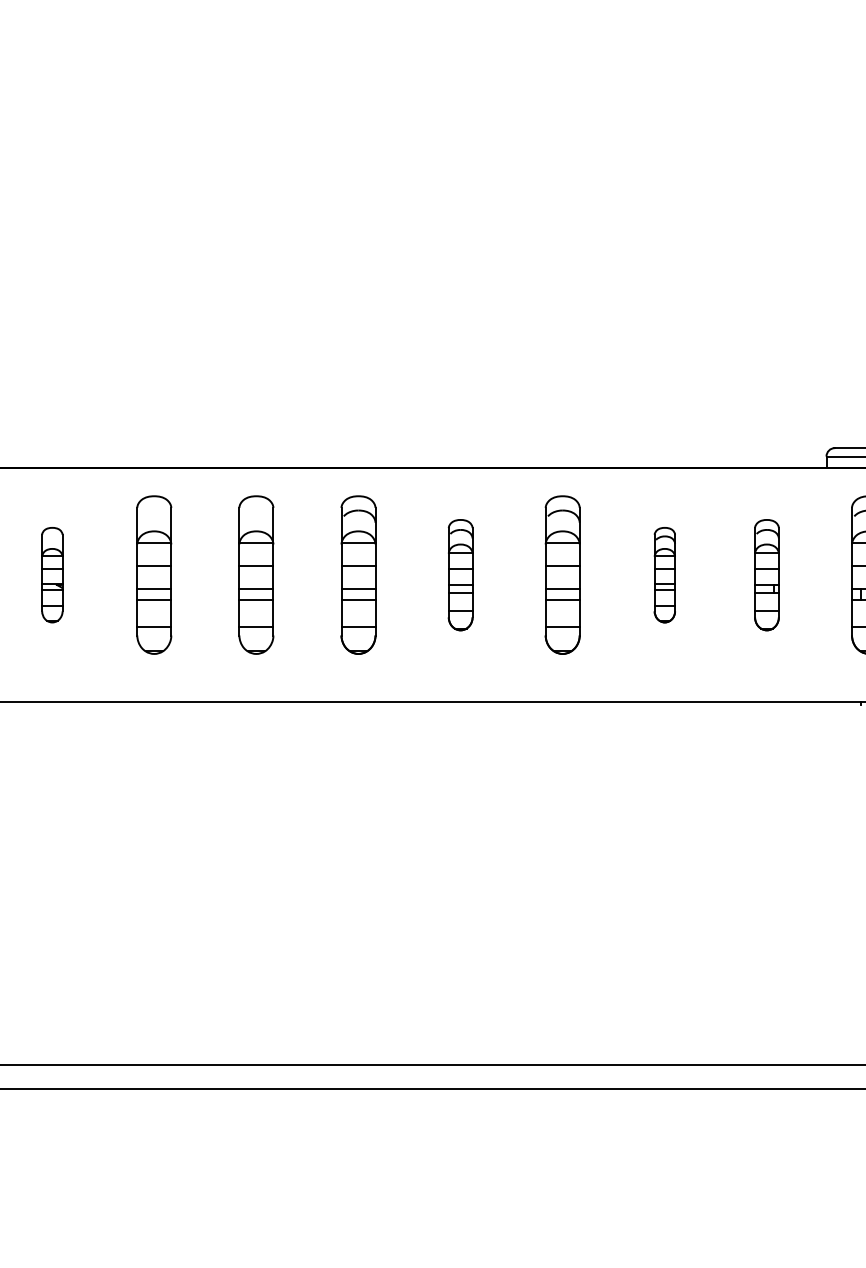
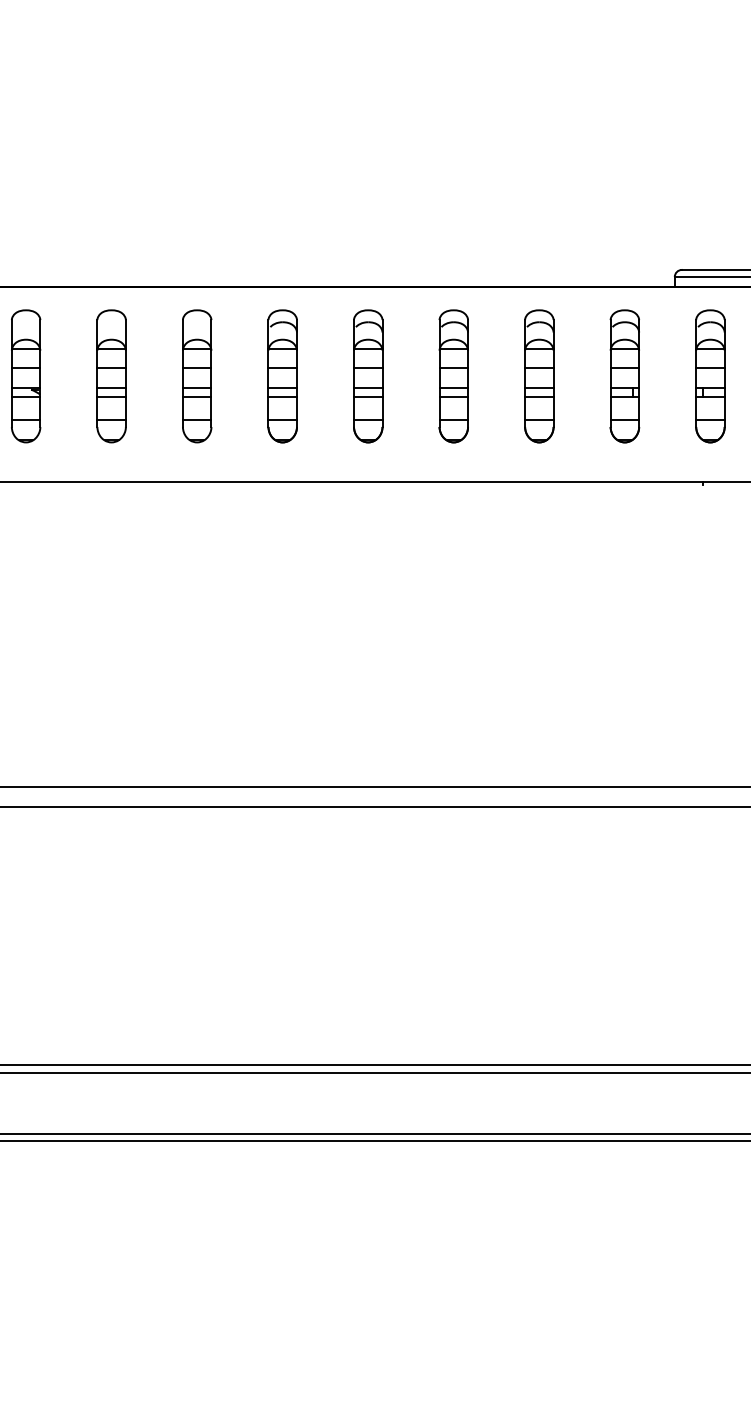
part: (52, 575) -> (26, 376), size x1.67
part: (460, 575) -> (368, 376), size x1.43
part: (665, 575) -> (539, 376), size x1.67
part: (766, 575) -> (624, 376), size x1.43

